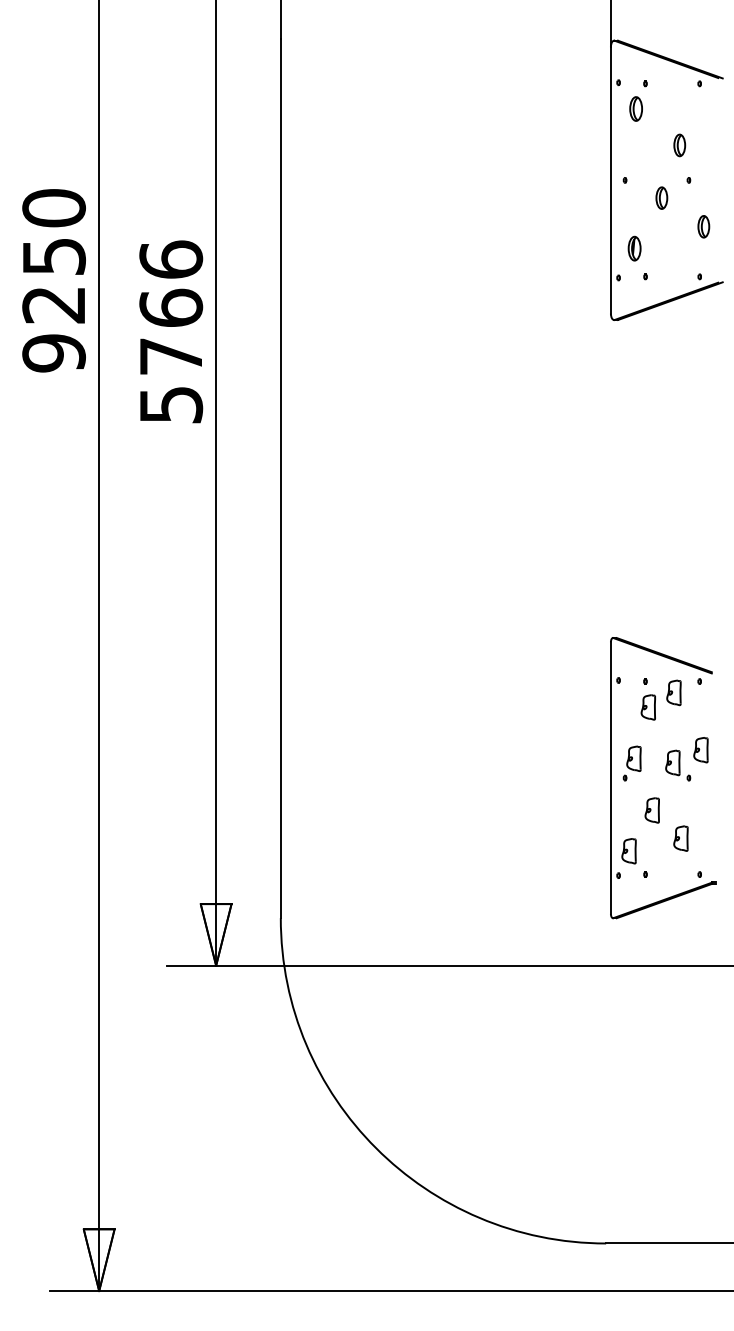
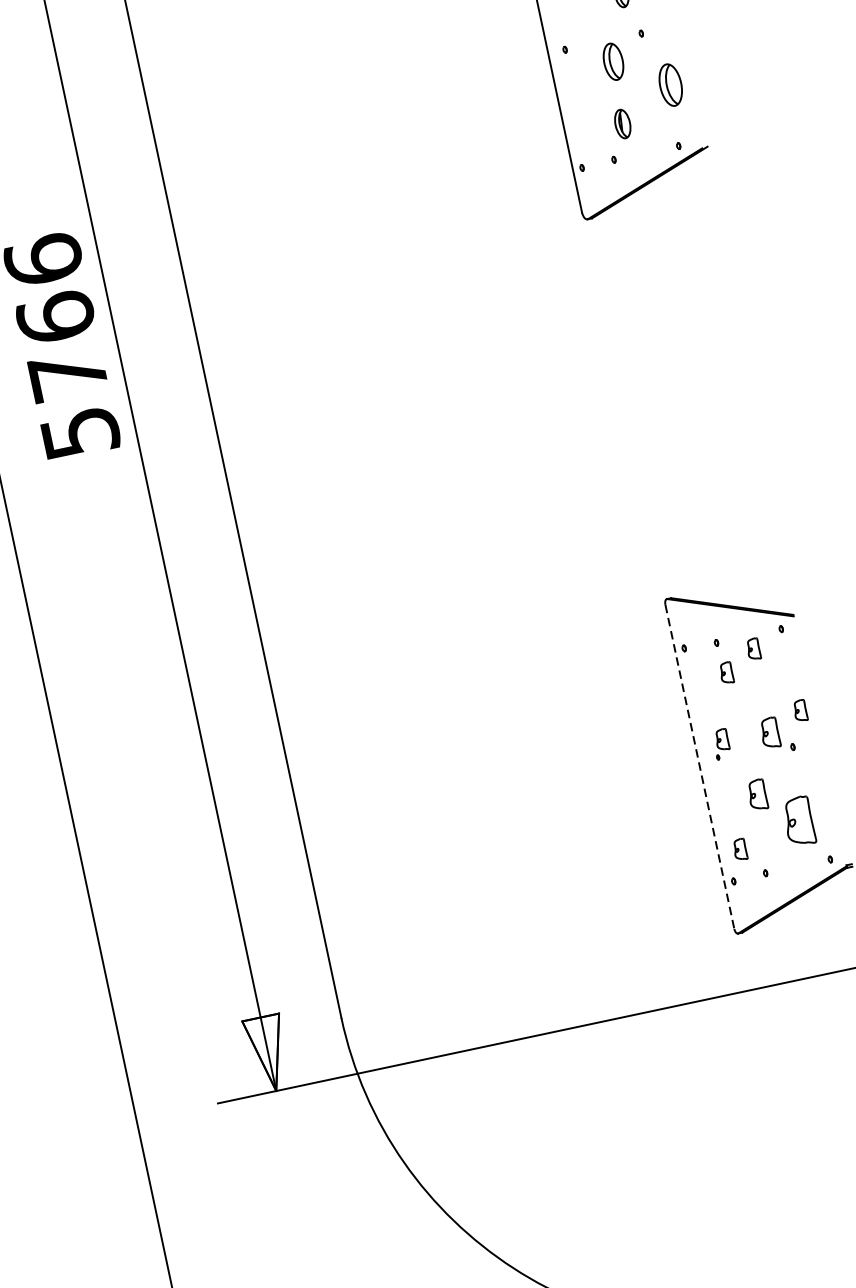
part: (661, 197) -> (612, 61), size x1.4
part: (703, 226) -> (670, 84), size x1.6
part: (634, 248) -> (622, 123), moved
part: (673, 692) -> (752, 648), size x0.7
part: (647, 707) -> (725, 673), size x0.7
part: (700, 750) -> (799, 711), size x0.7
part: (631, 763) -> (720, 744), size x0.7
line: (610, 778) -> (699, 767), solid -> dashed
part: (680, 838) -> (798, 821), size x1.6
part: (628, 851) -> (739, 850), size x0.7

